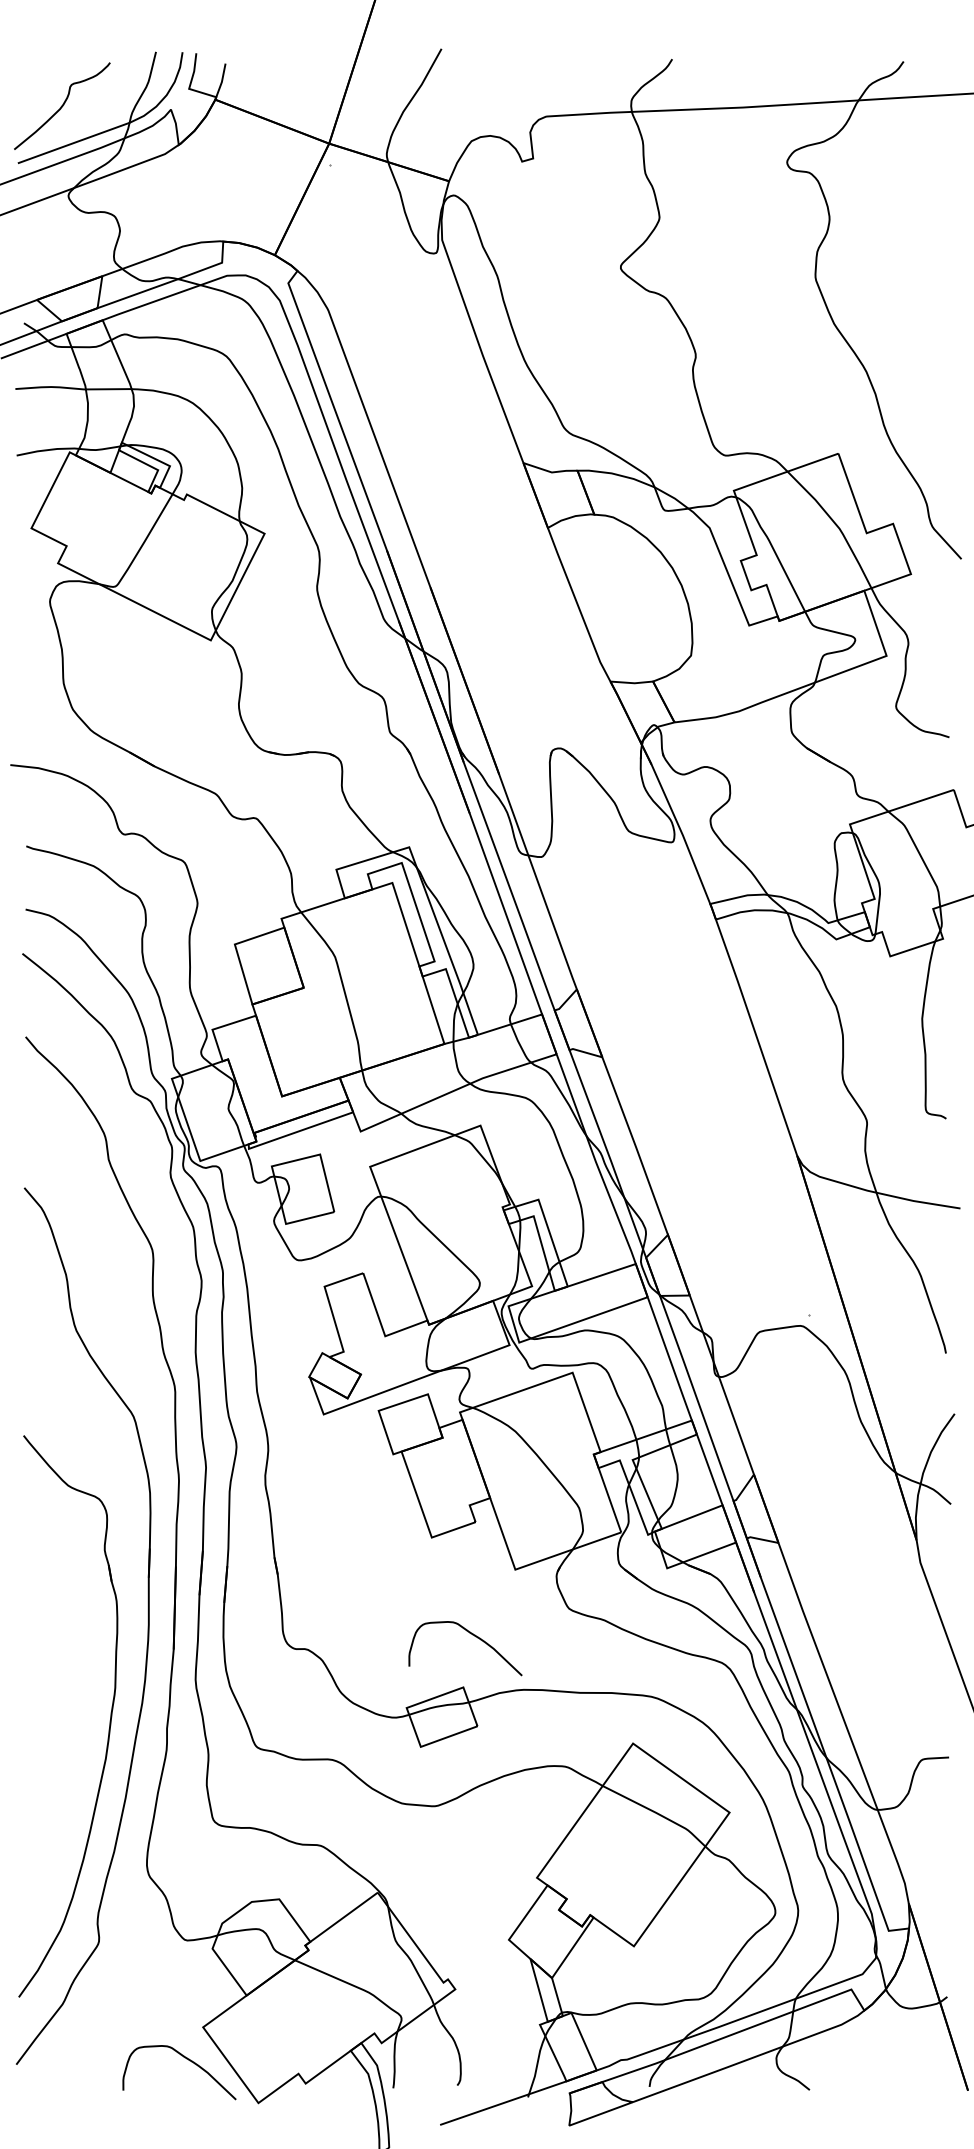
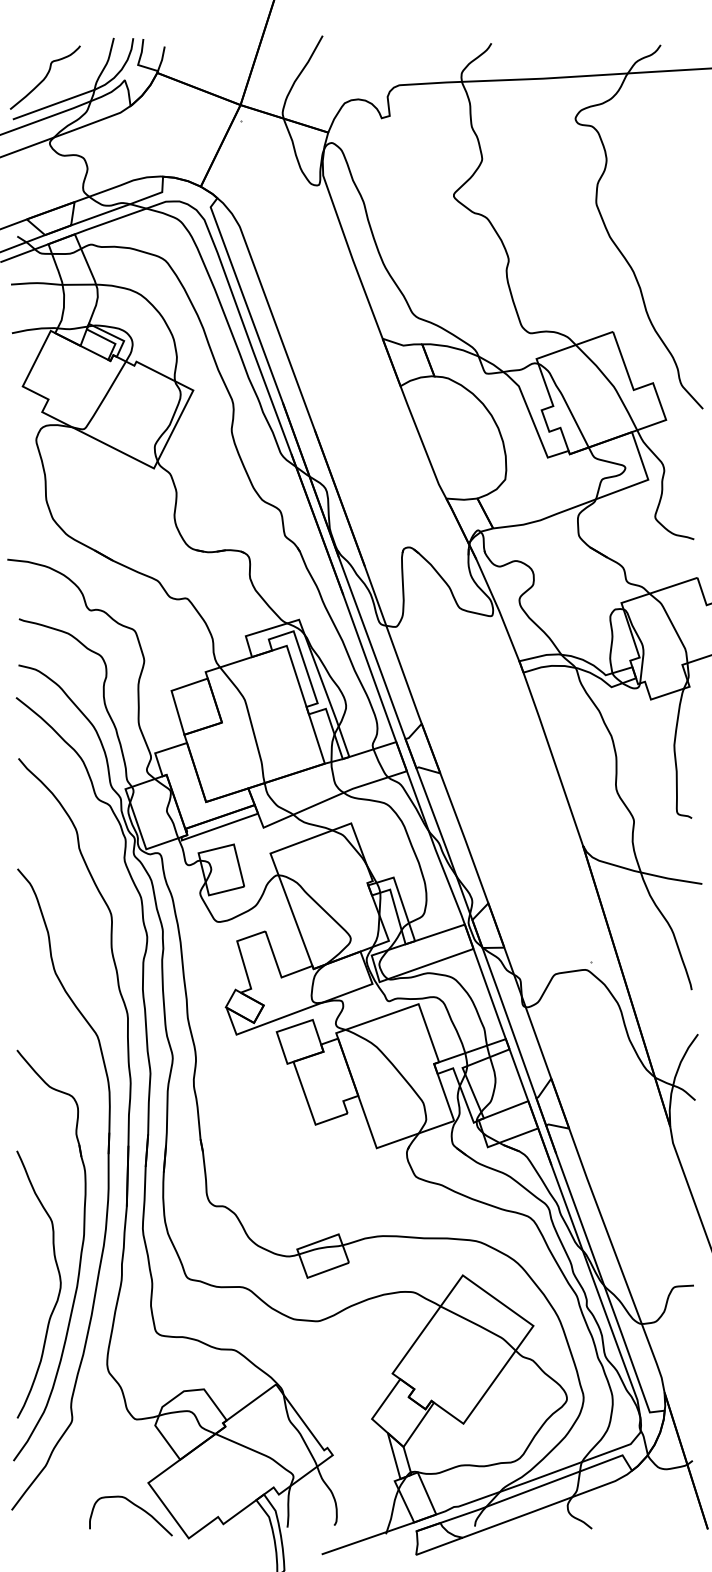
curve: (472, 1635) -> (345, 1196), removed
curve: (81, 1762) -> (59, 1289), added

